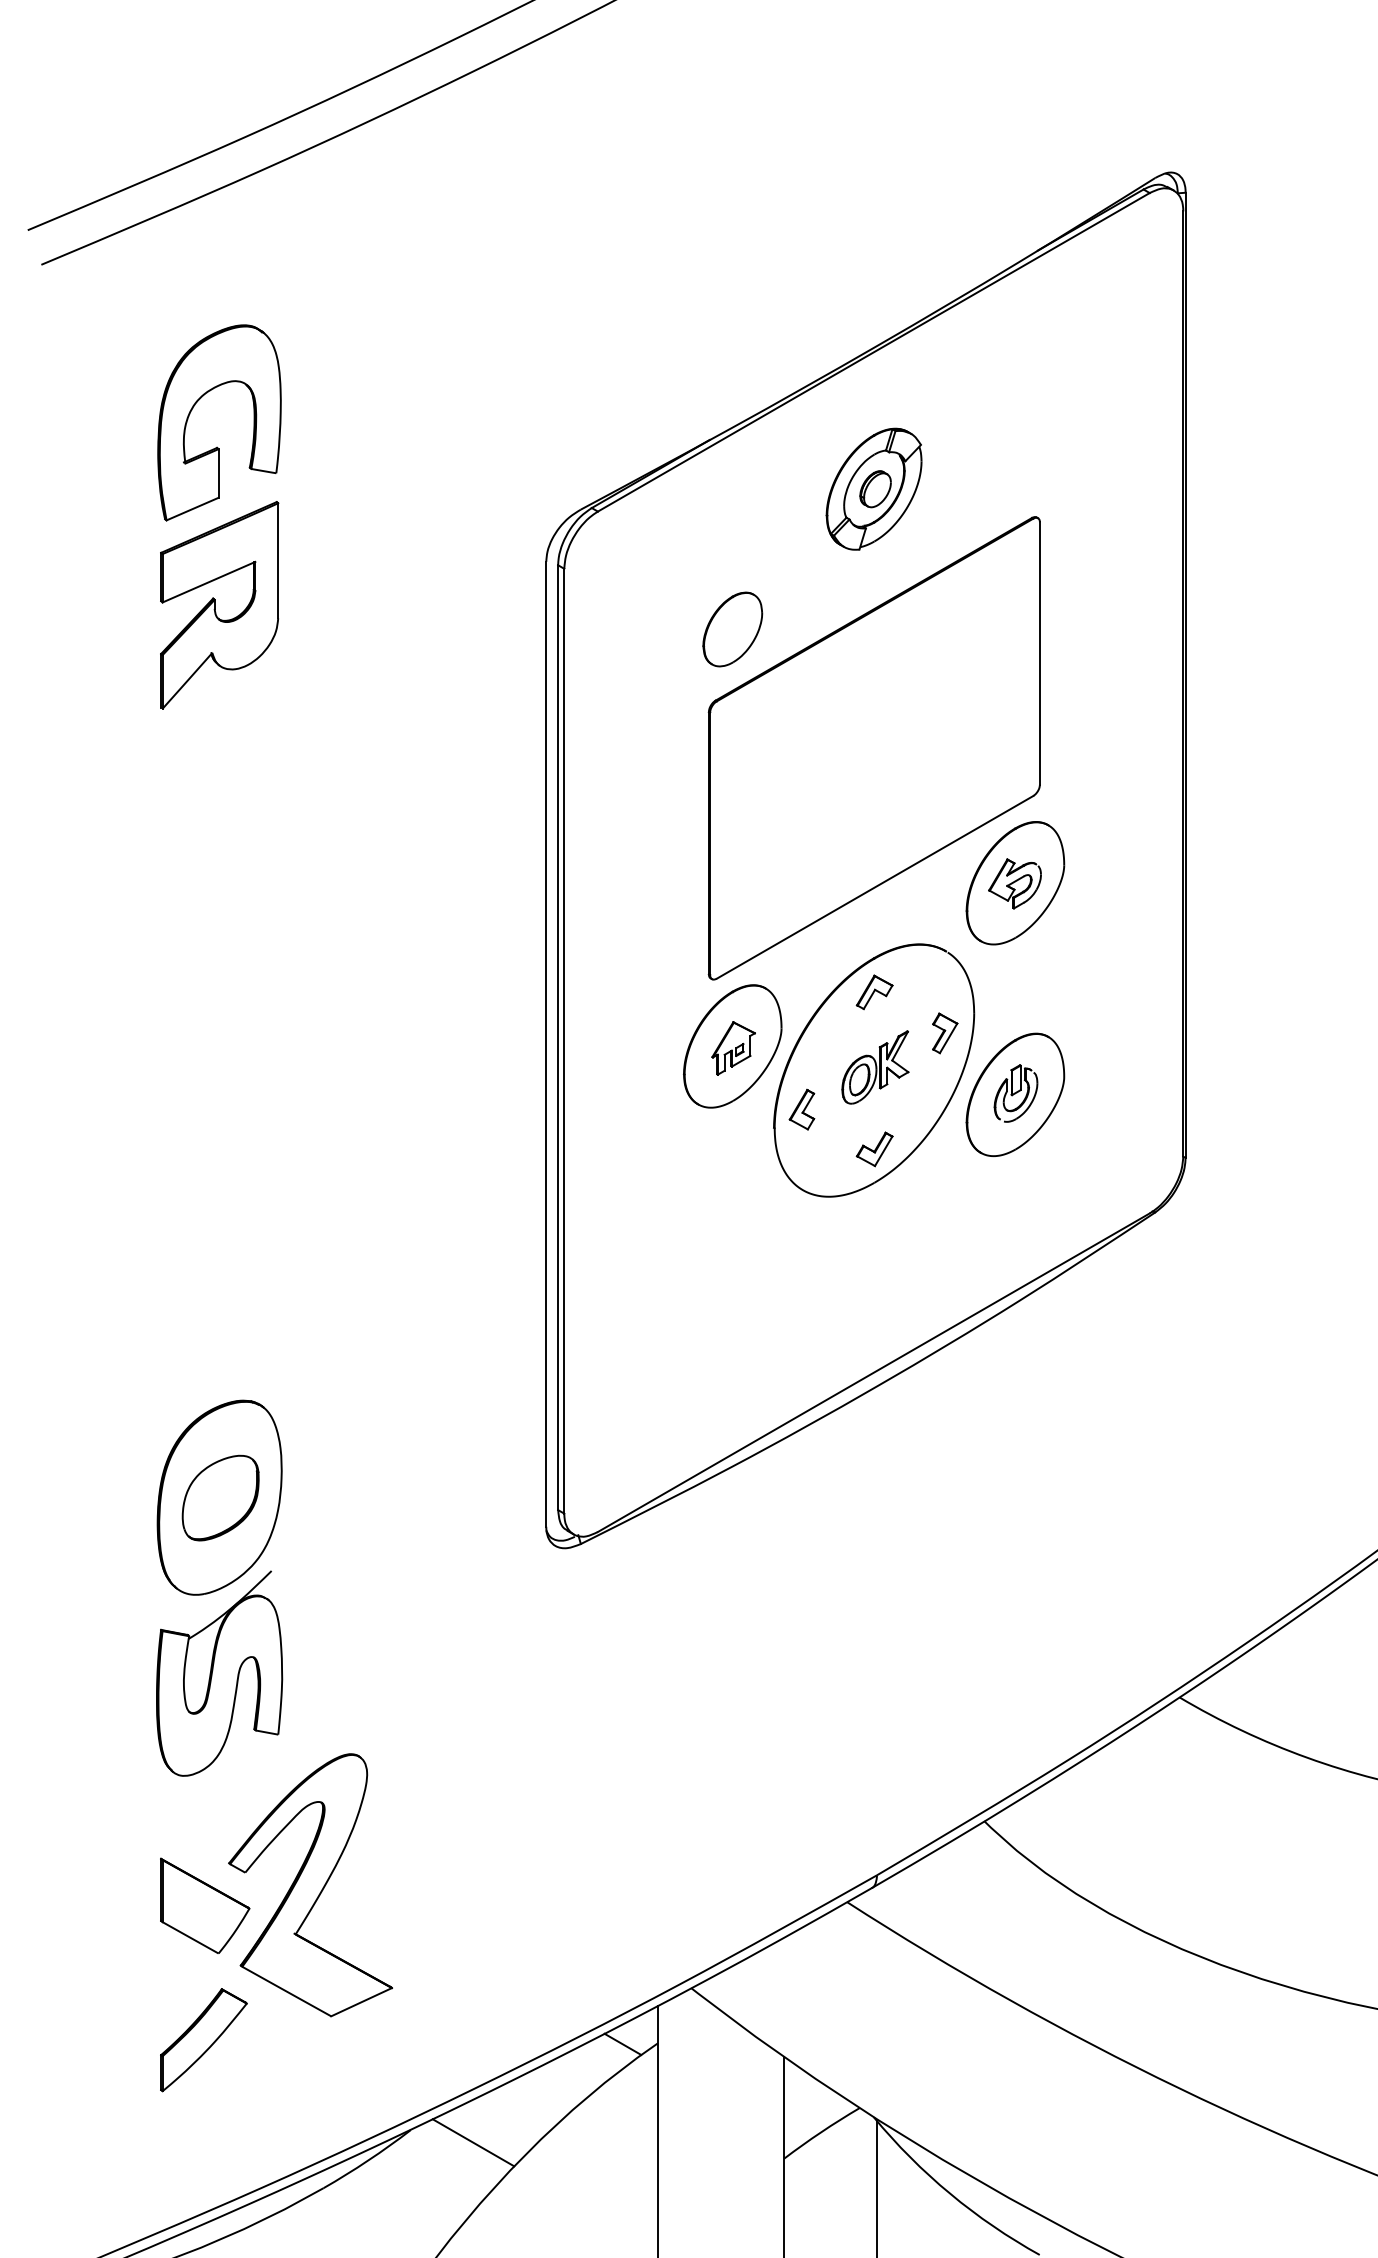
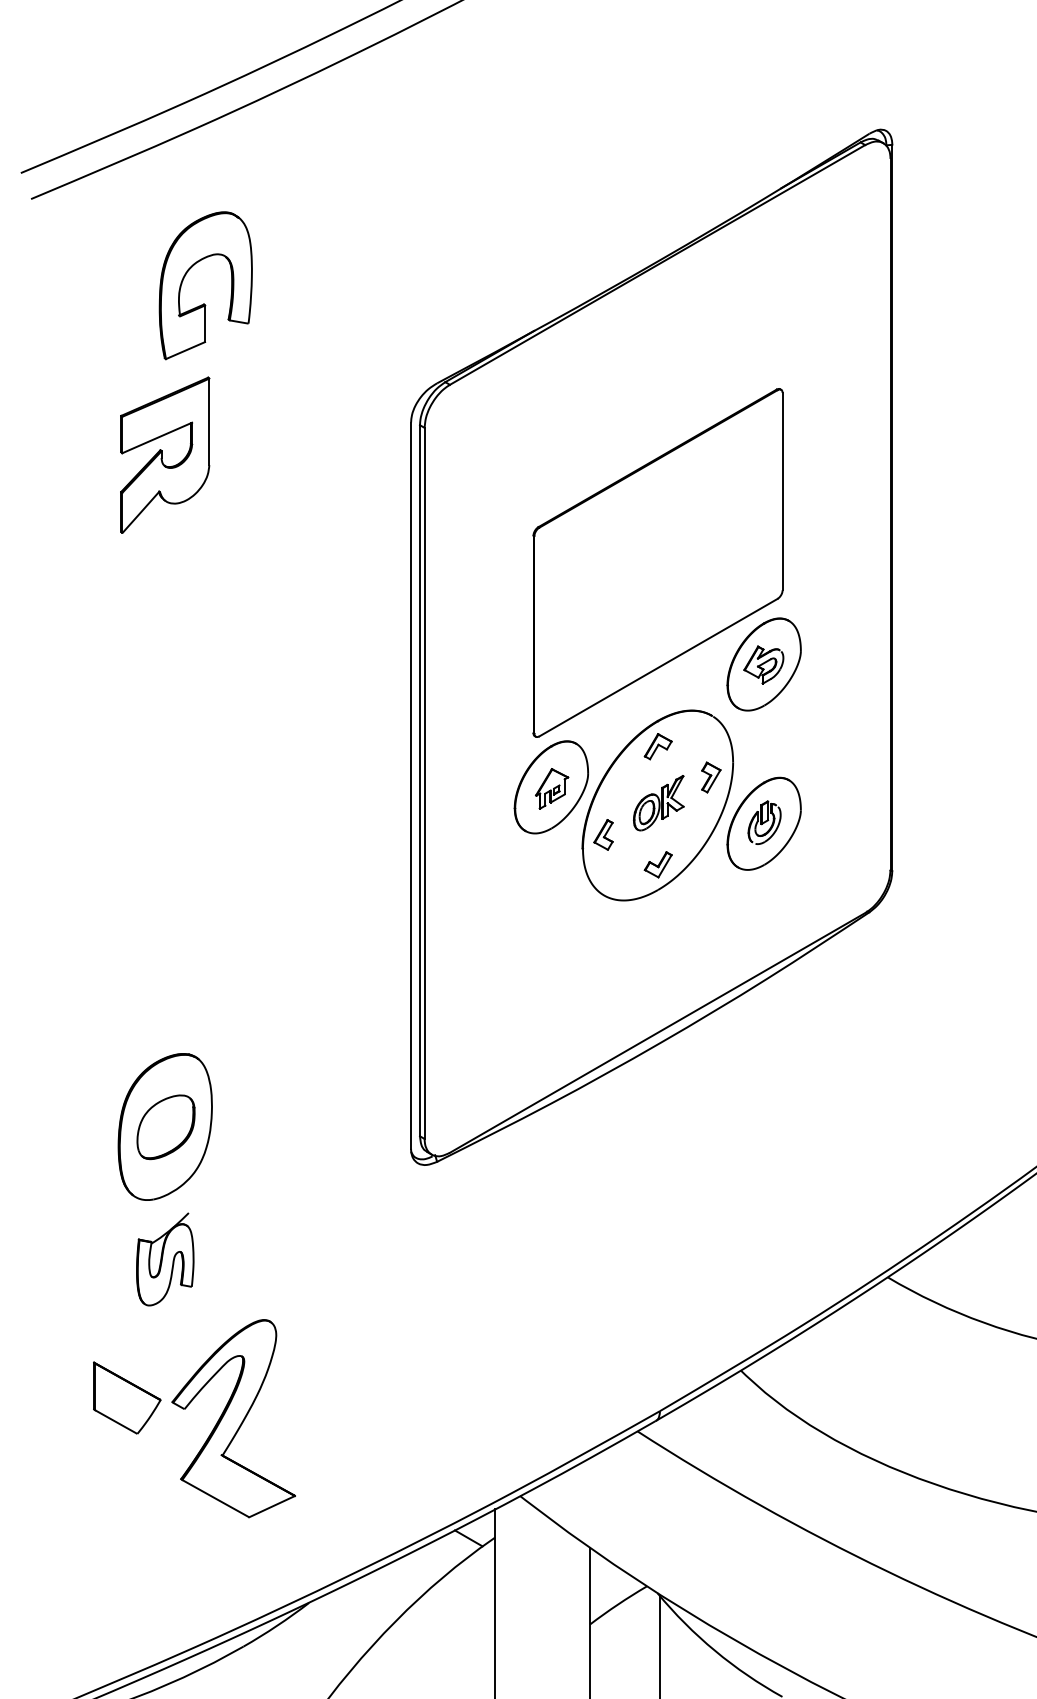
part: (217, 446) -> (204, 303), moved
part: (873, 488) -> (657, 367), removed
part: (732, 629) -> (551, 473), removed
part: (219, 1673) -> (165, 1259), size x0.6
part: (205, 1905) -> (127, 1397), moved
part: (203, 2040) -> (153, 1535), removed
line: (473, 2142) -> (356, 1612), removed

